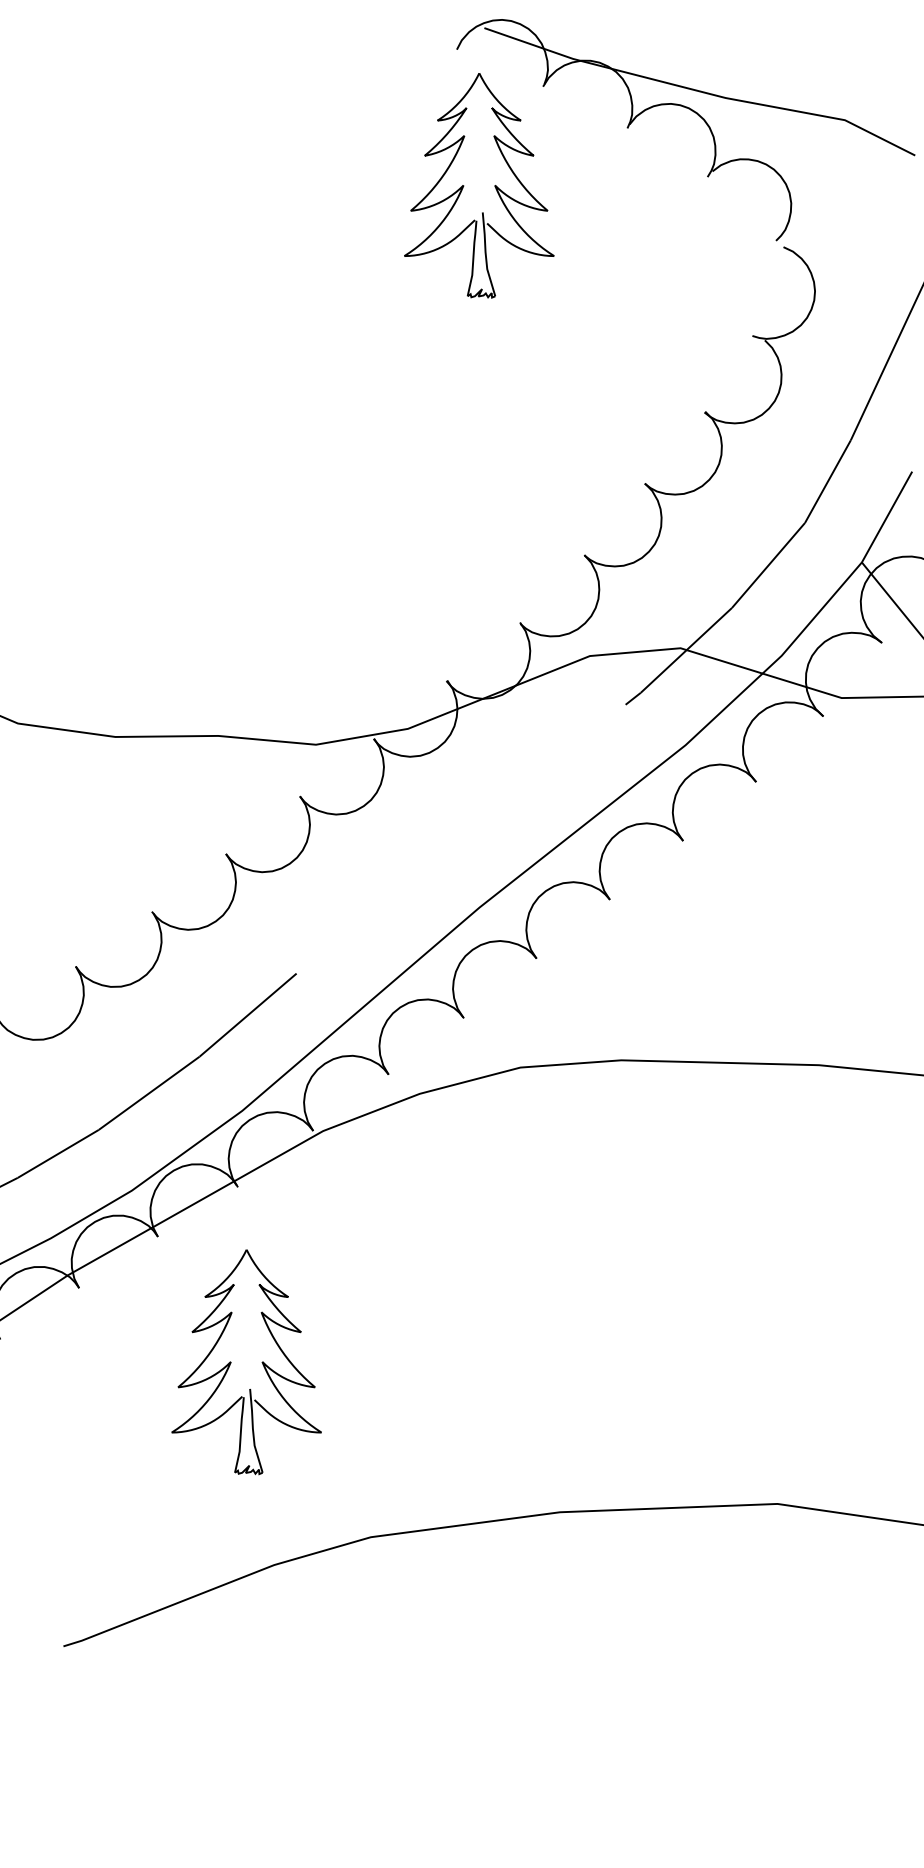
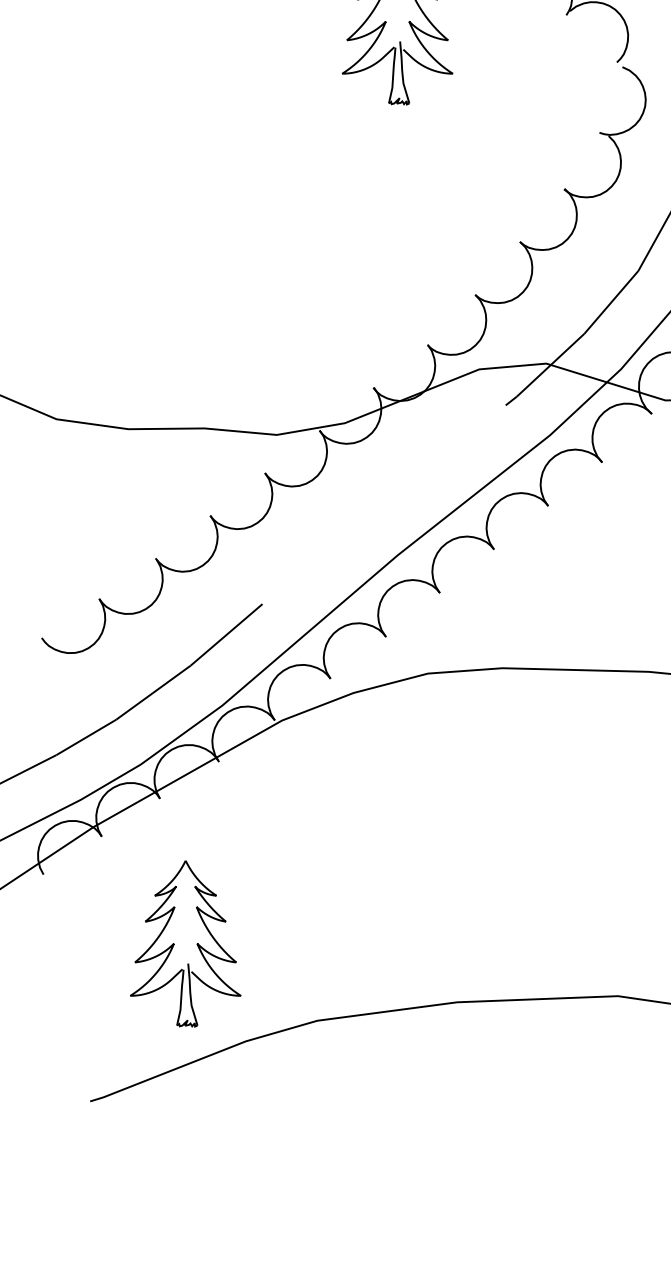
part: (231, 1362) -> (174, 944), moved

